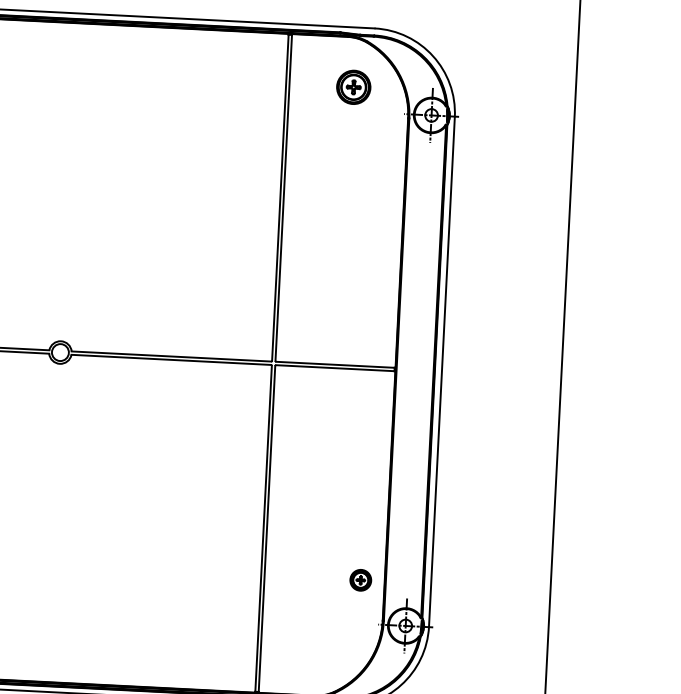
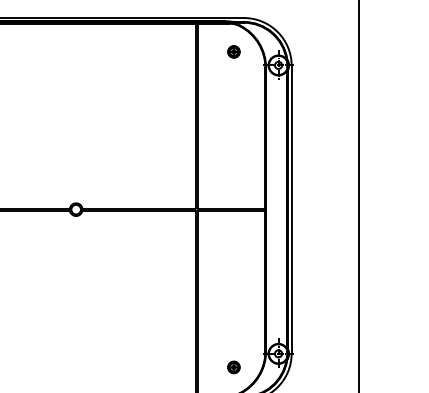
part: (353, 86) -> (233, 51), size x0.62
part: (360, 580) -> (233, 367), moved

